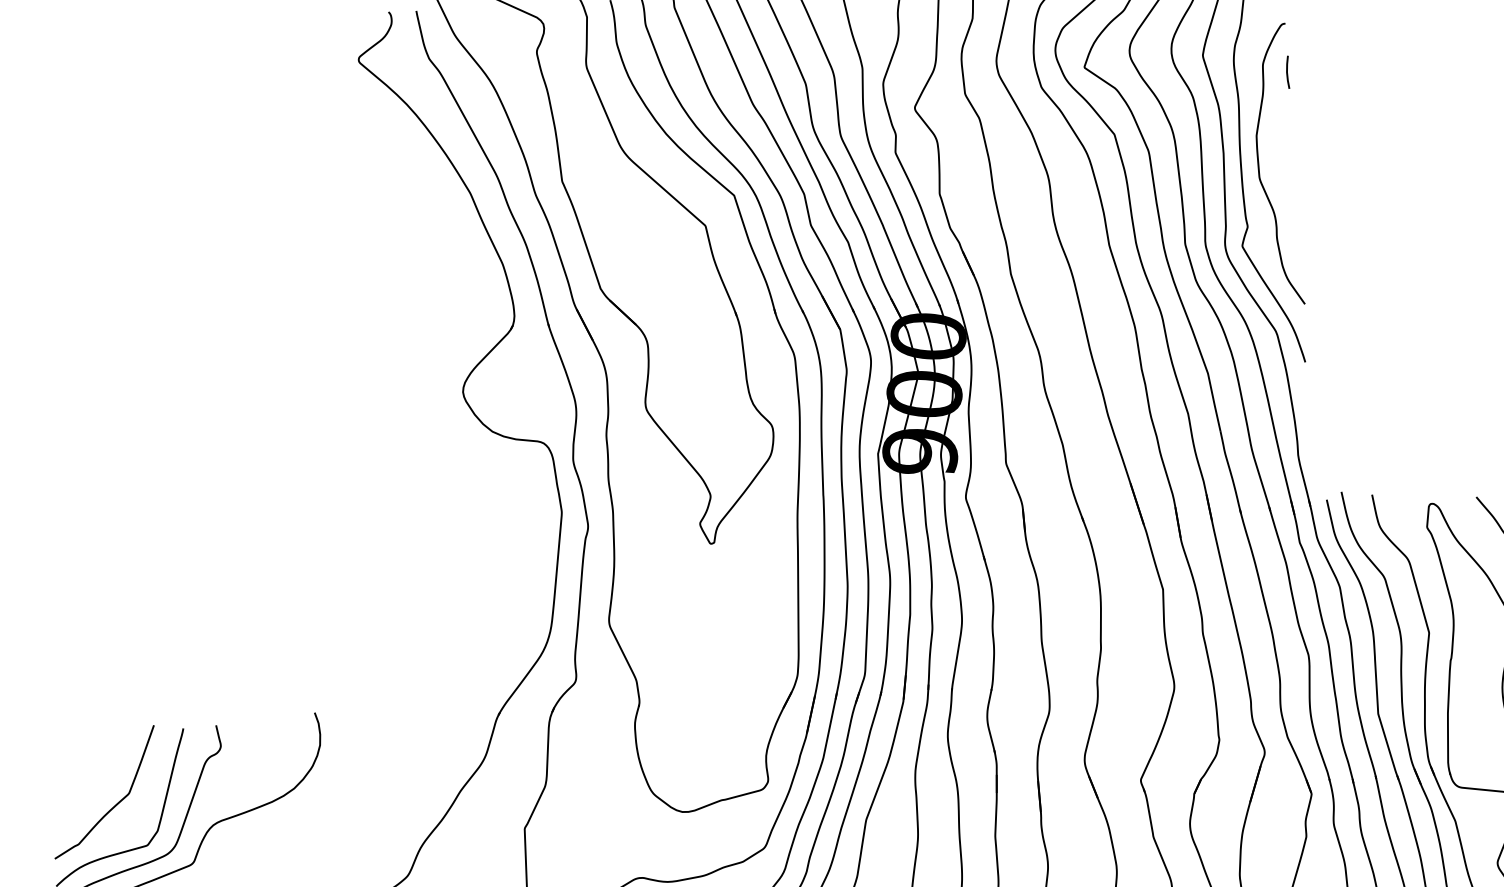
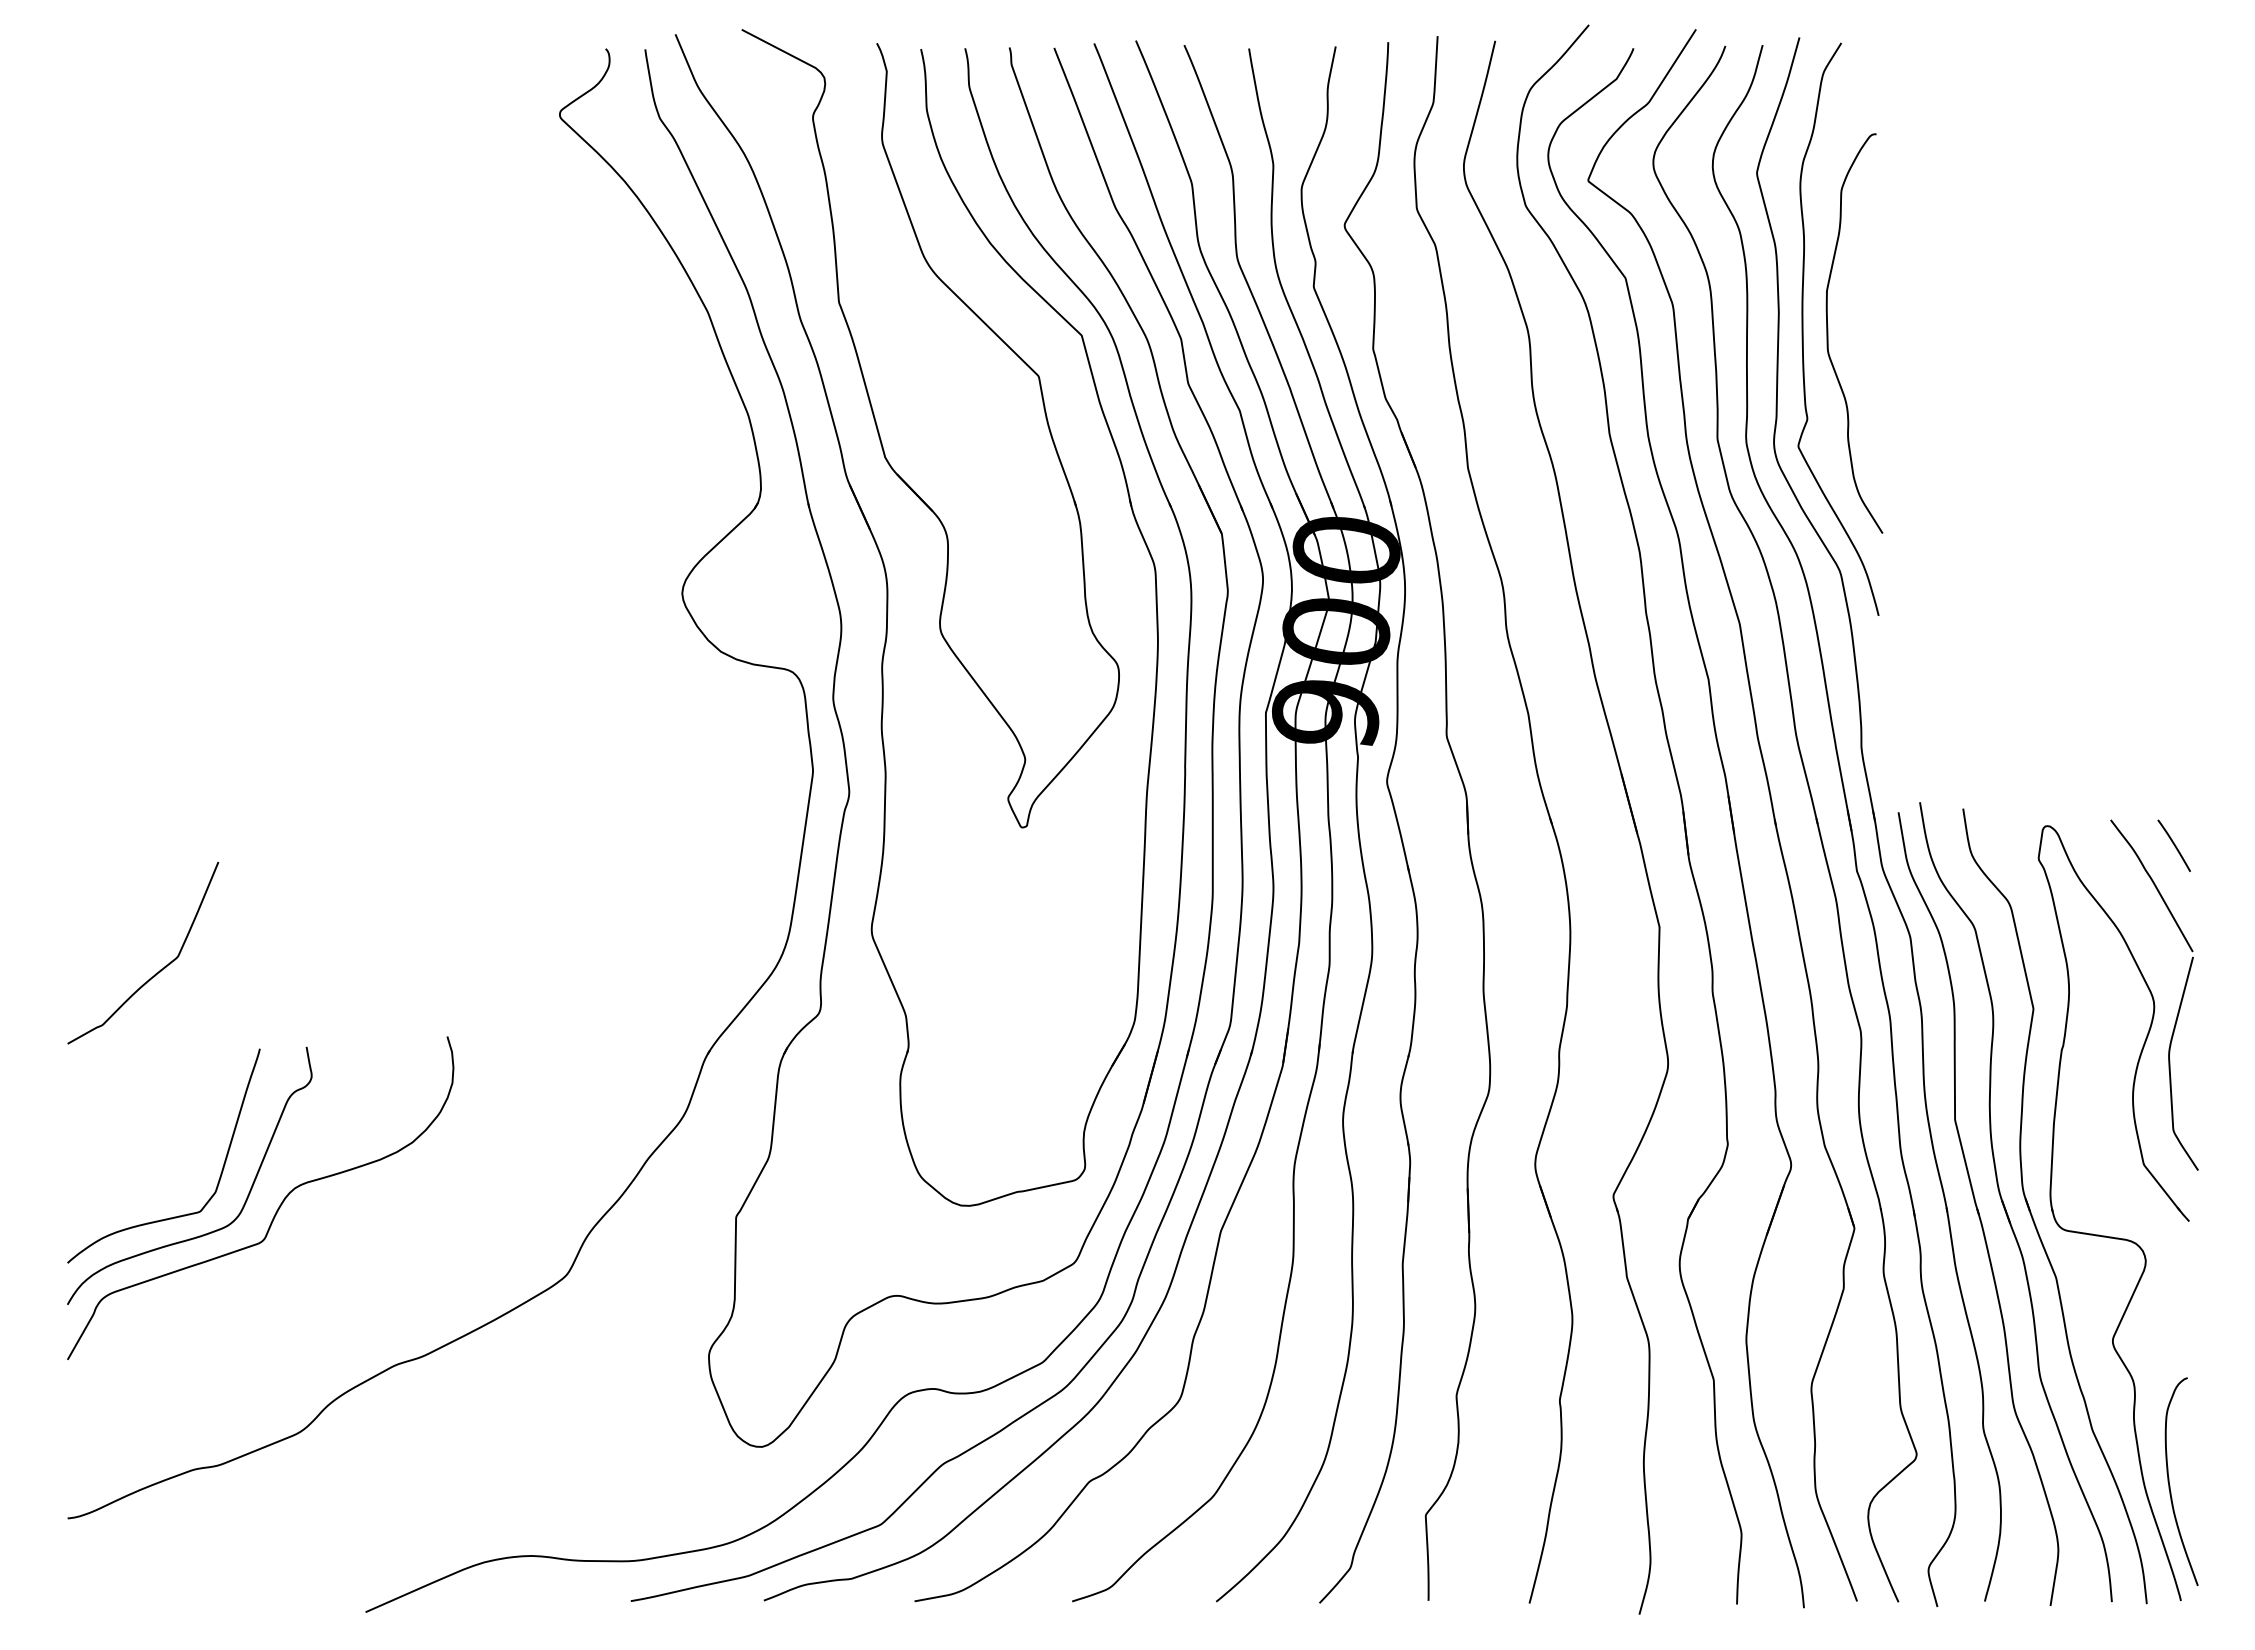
line: (1287, 71) -> (1875, 202), removed
curve: (117, 803) -> (160, 969), moved

